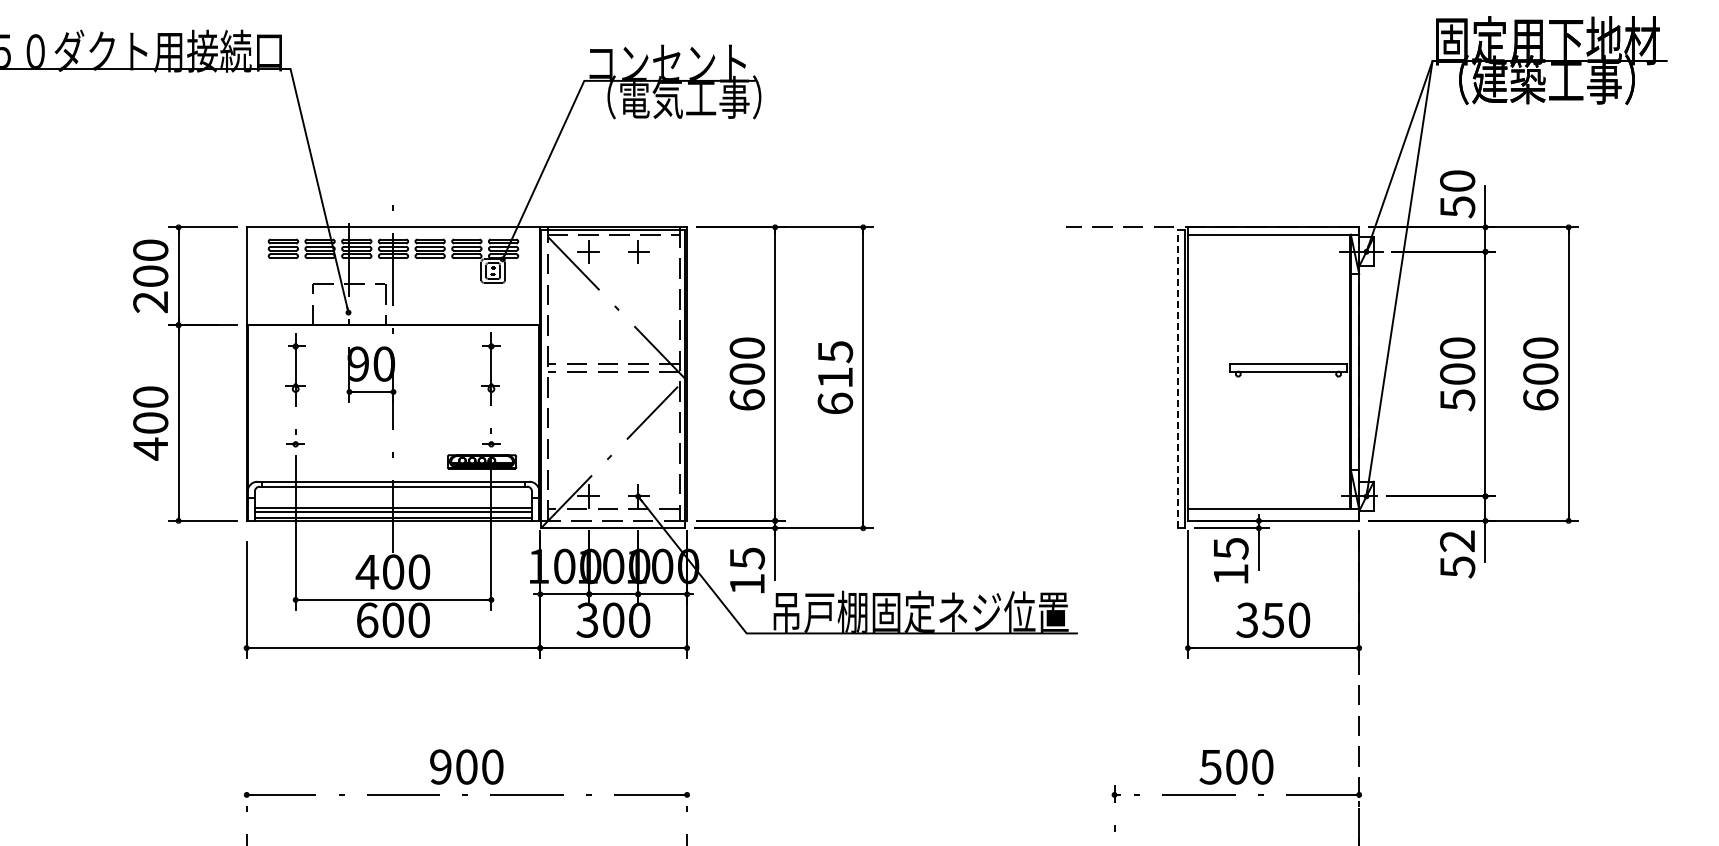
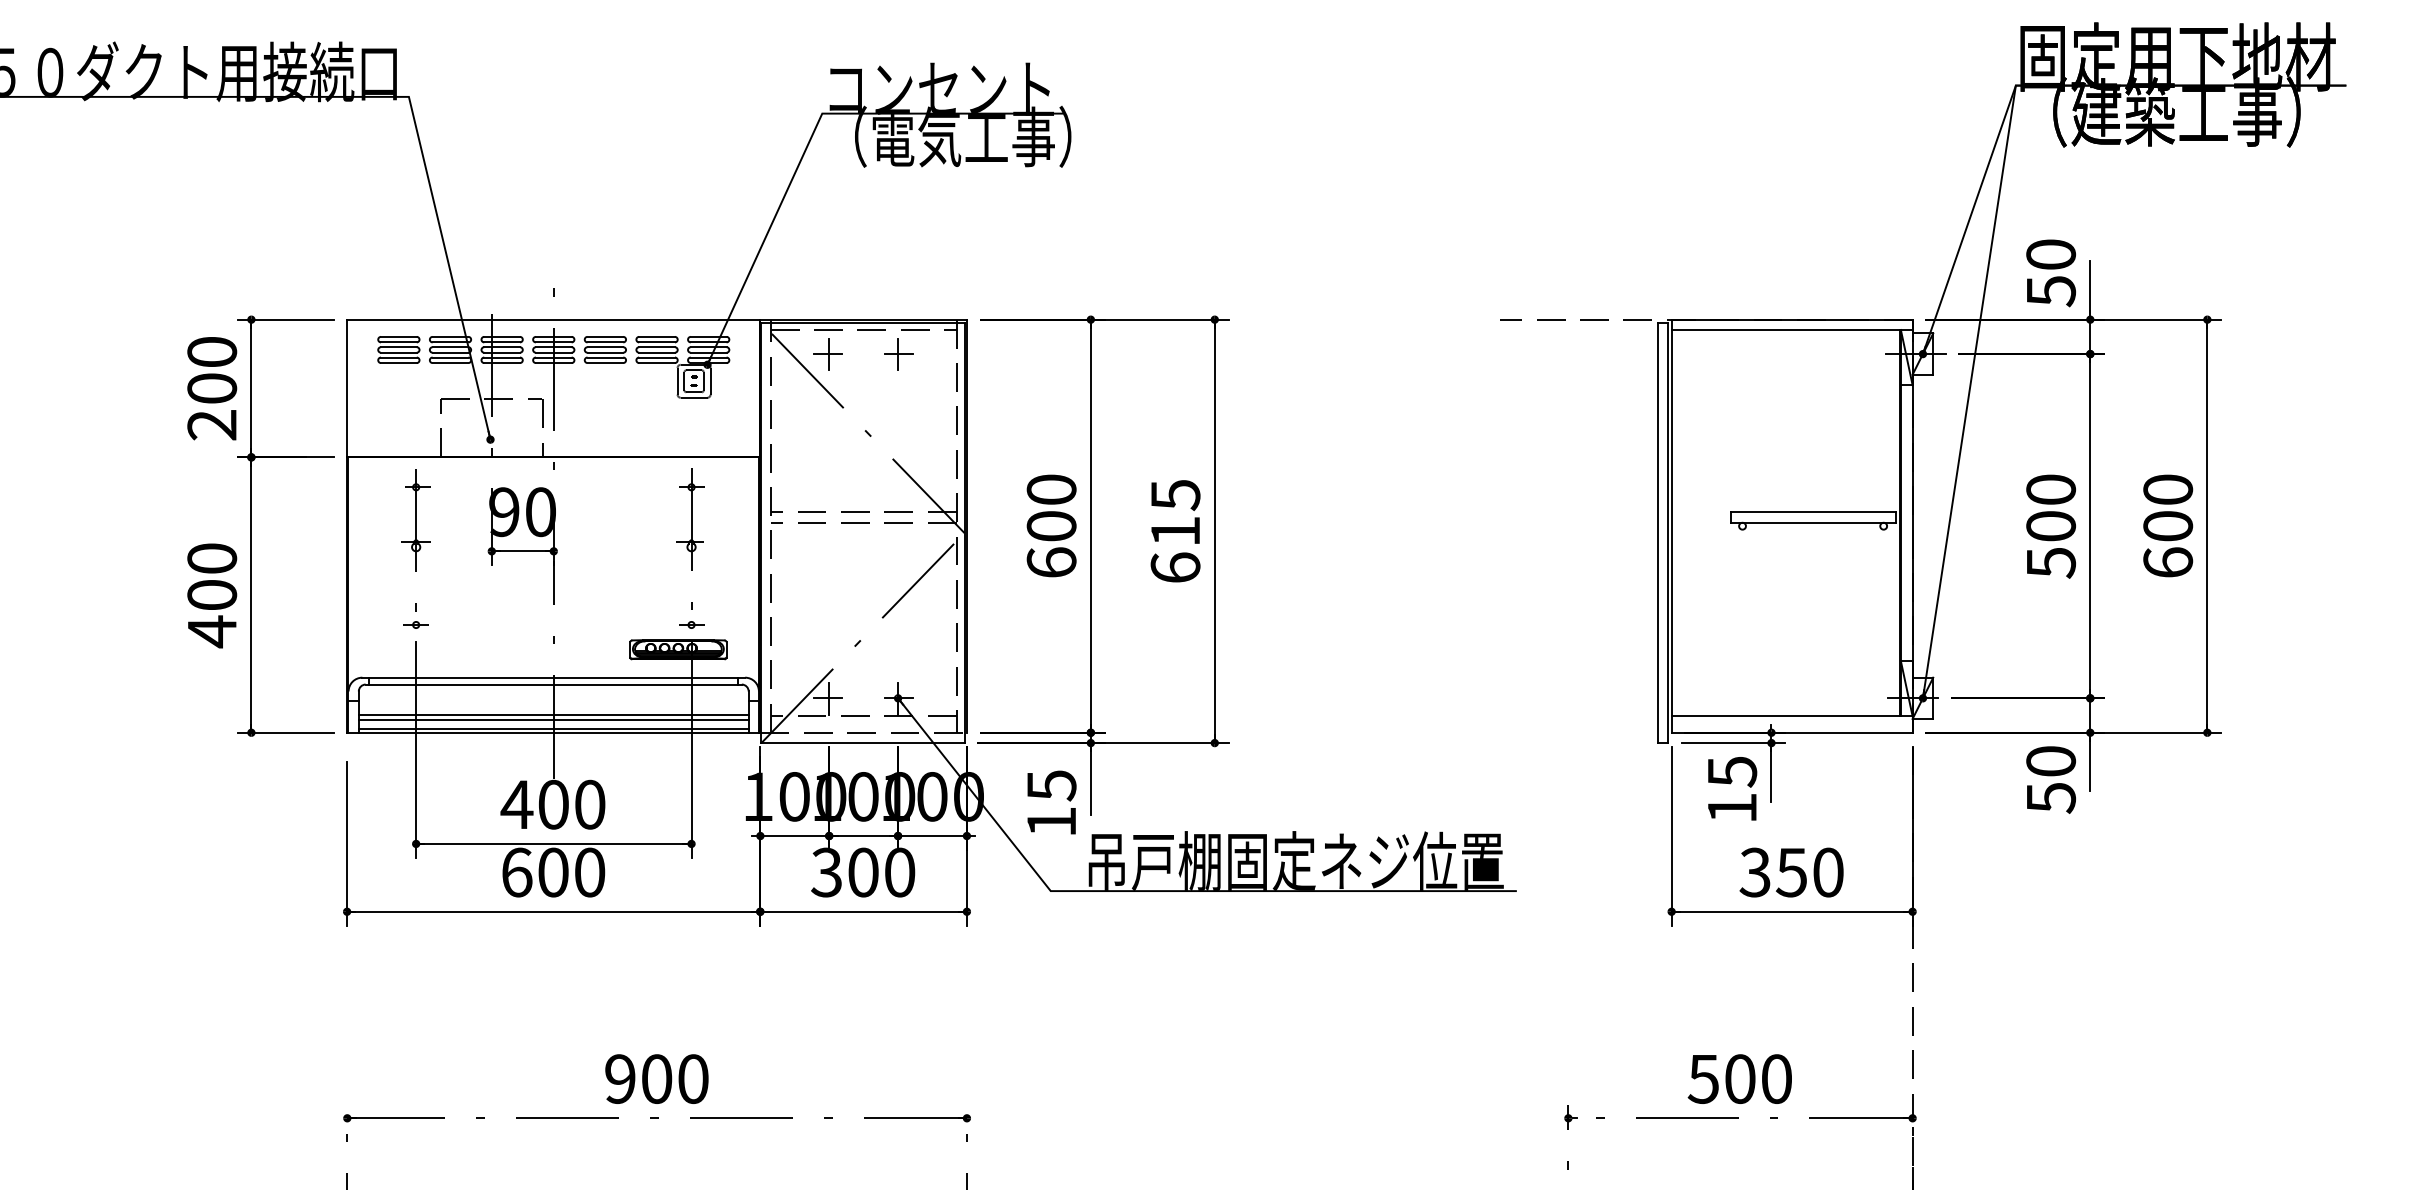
line: (1178, 378) -> (1658, 532), dashed -> solid
text: (1457, 541) -> (2050, 761), 52 -> 50

